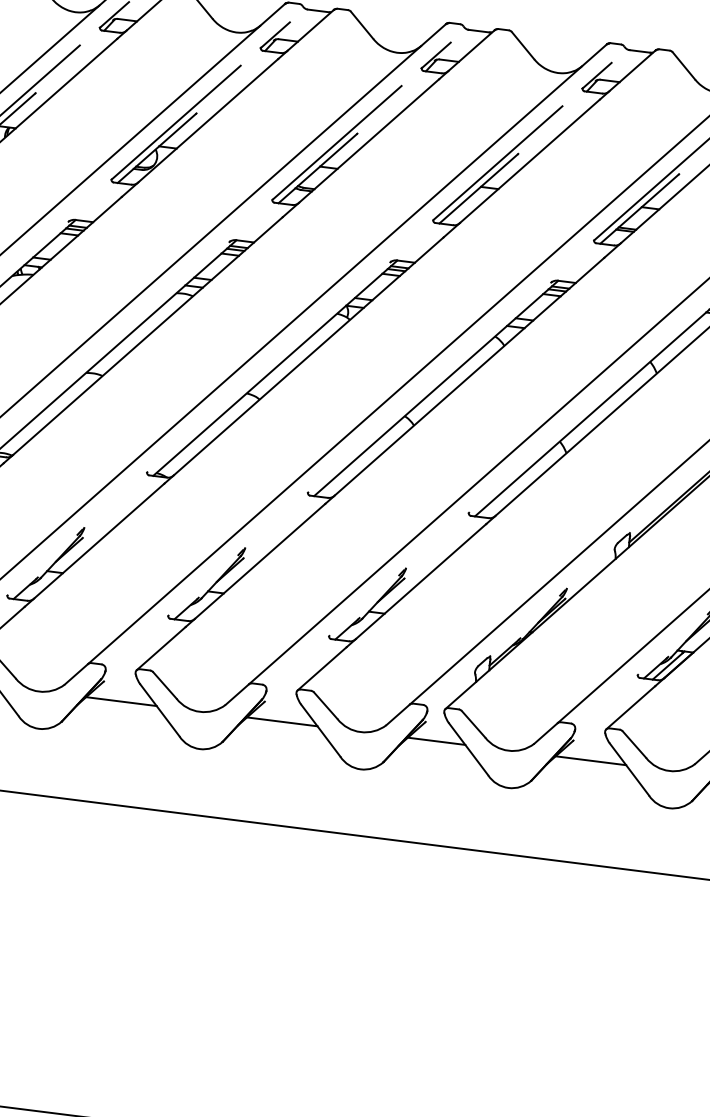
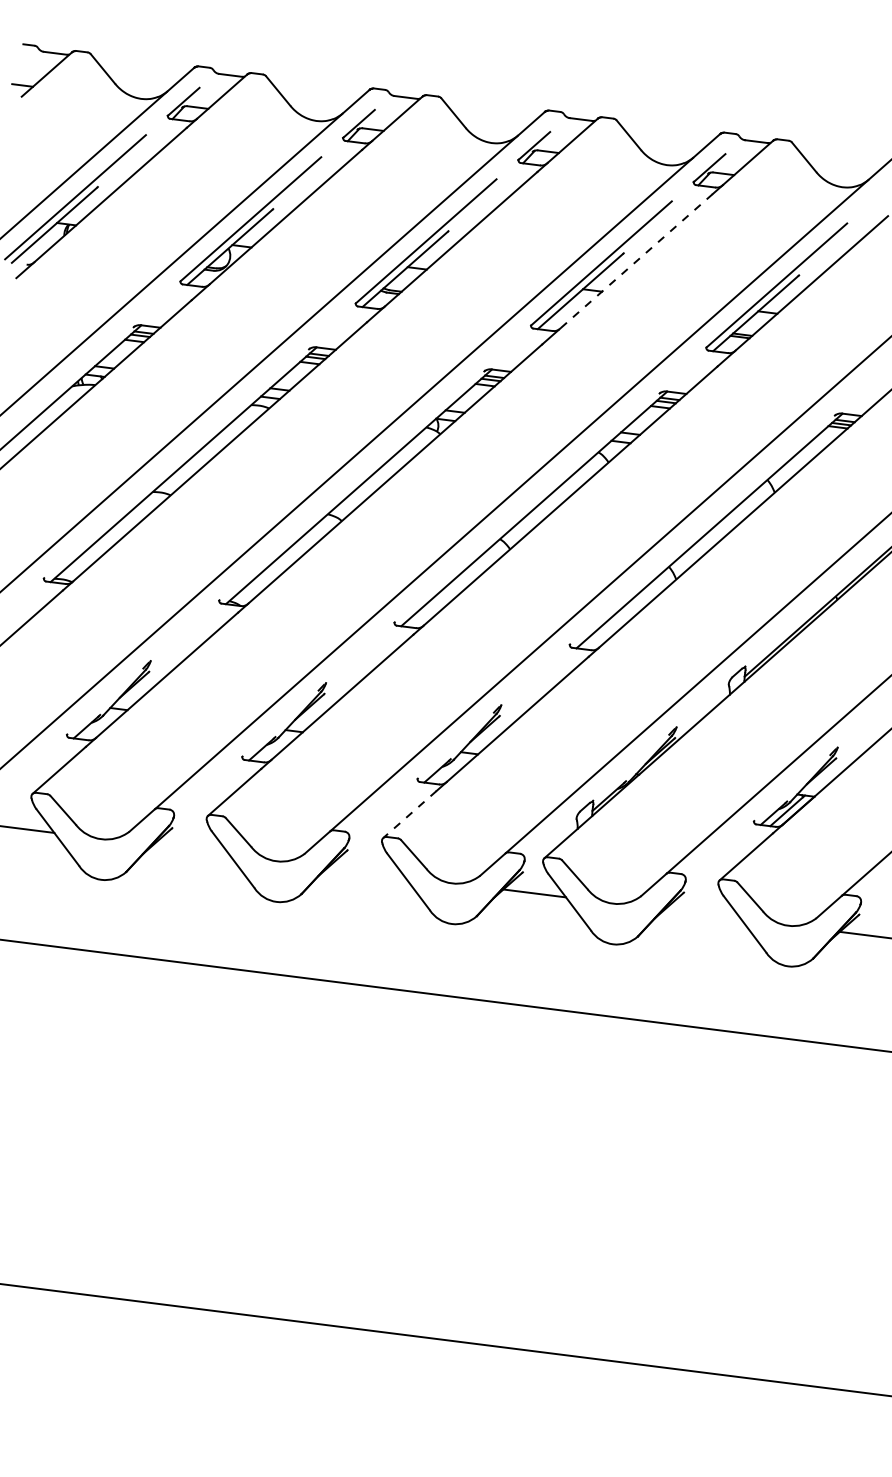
line: (529, 161) -> (636, 261), solid -> dashed
line: (321, 668) -> (409, 814), solid -> dashed
line: (120, 701) -> (190, 850), removed
line: (282, 722) -> (366, 872), removed
line: (590, 760) -> (702, 914), removed

